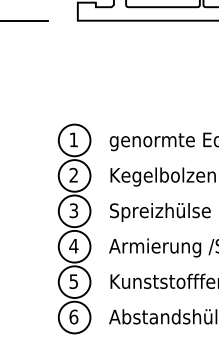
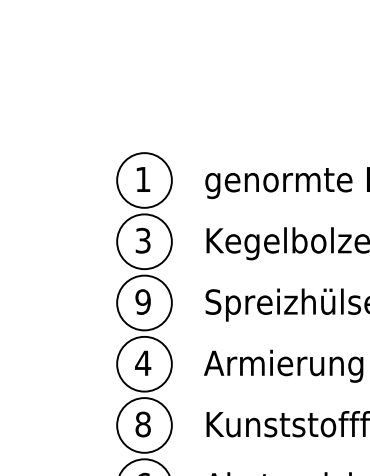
text: (73, 175) -> (142, 241), 2 -> 3
text: (73, 210) -> (142, 301), 3 -> 9
text: (73, 281) -> (142, 424), 5 -> 8

